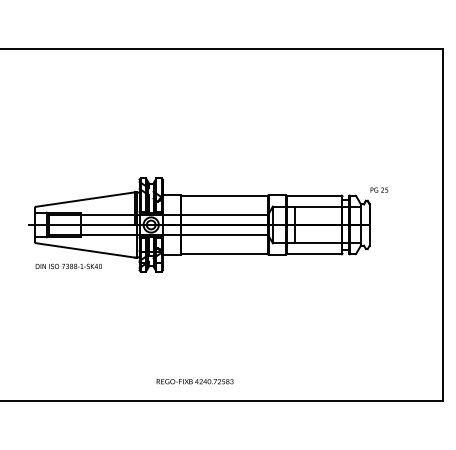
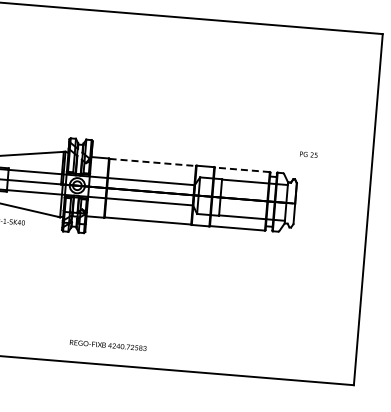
text: (379, 189) -> (309, 154), moved
line: (225, 195) -> (153, 162), solid -> dashed
line: (314, 195) -> (242, 169), solid -> dashed

